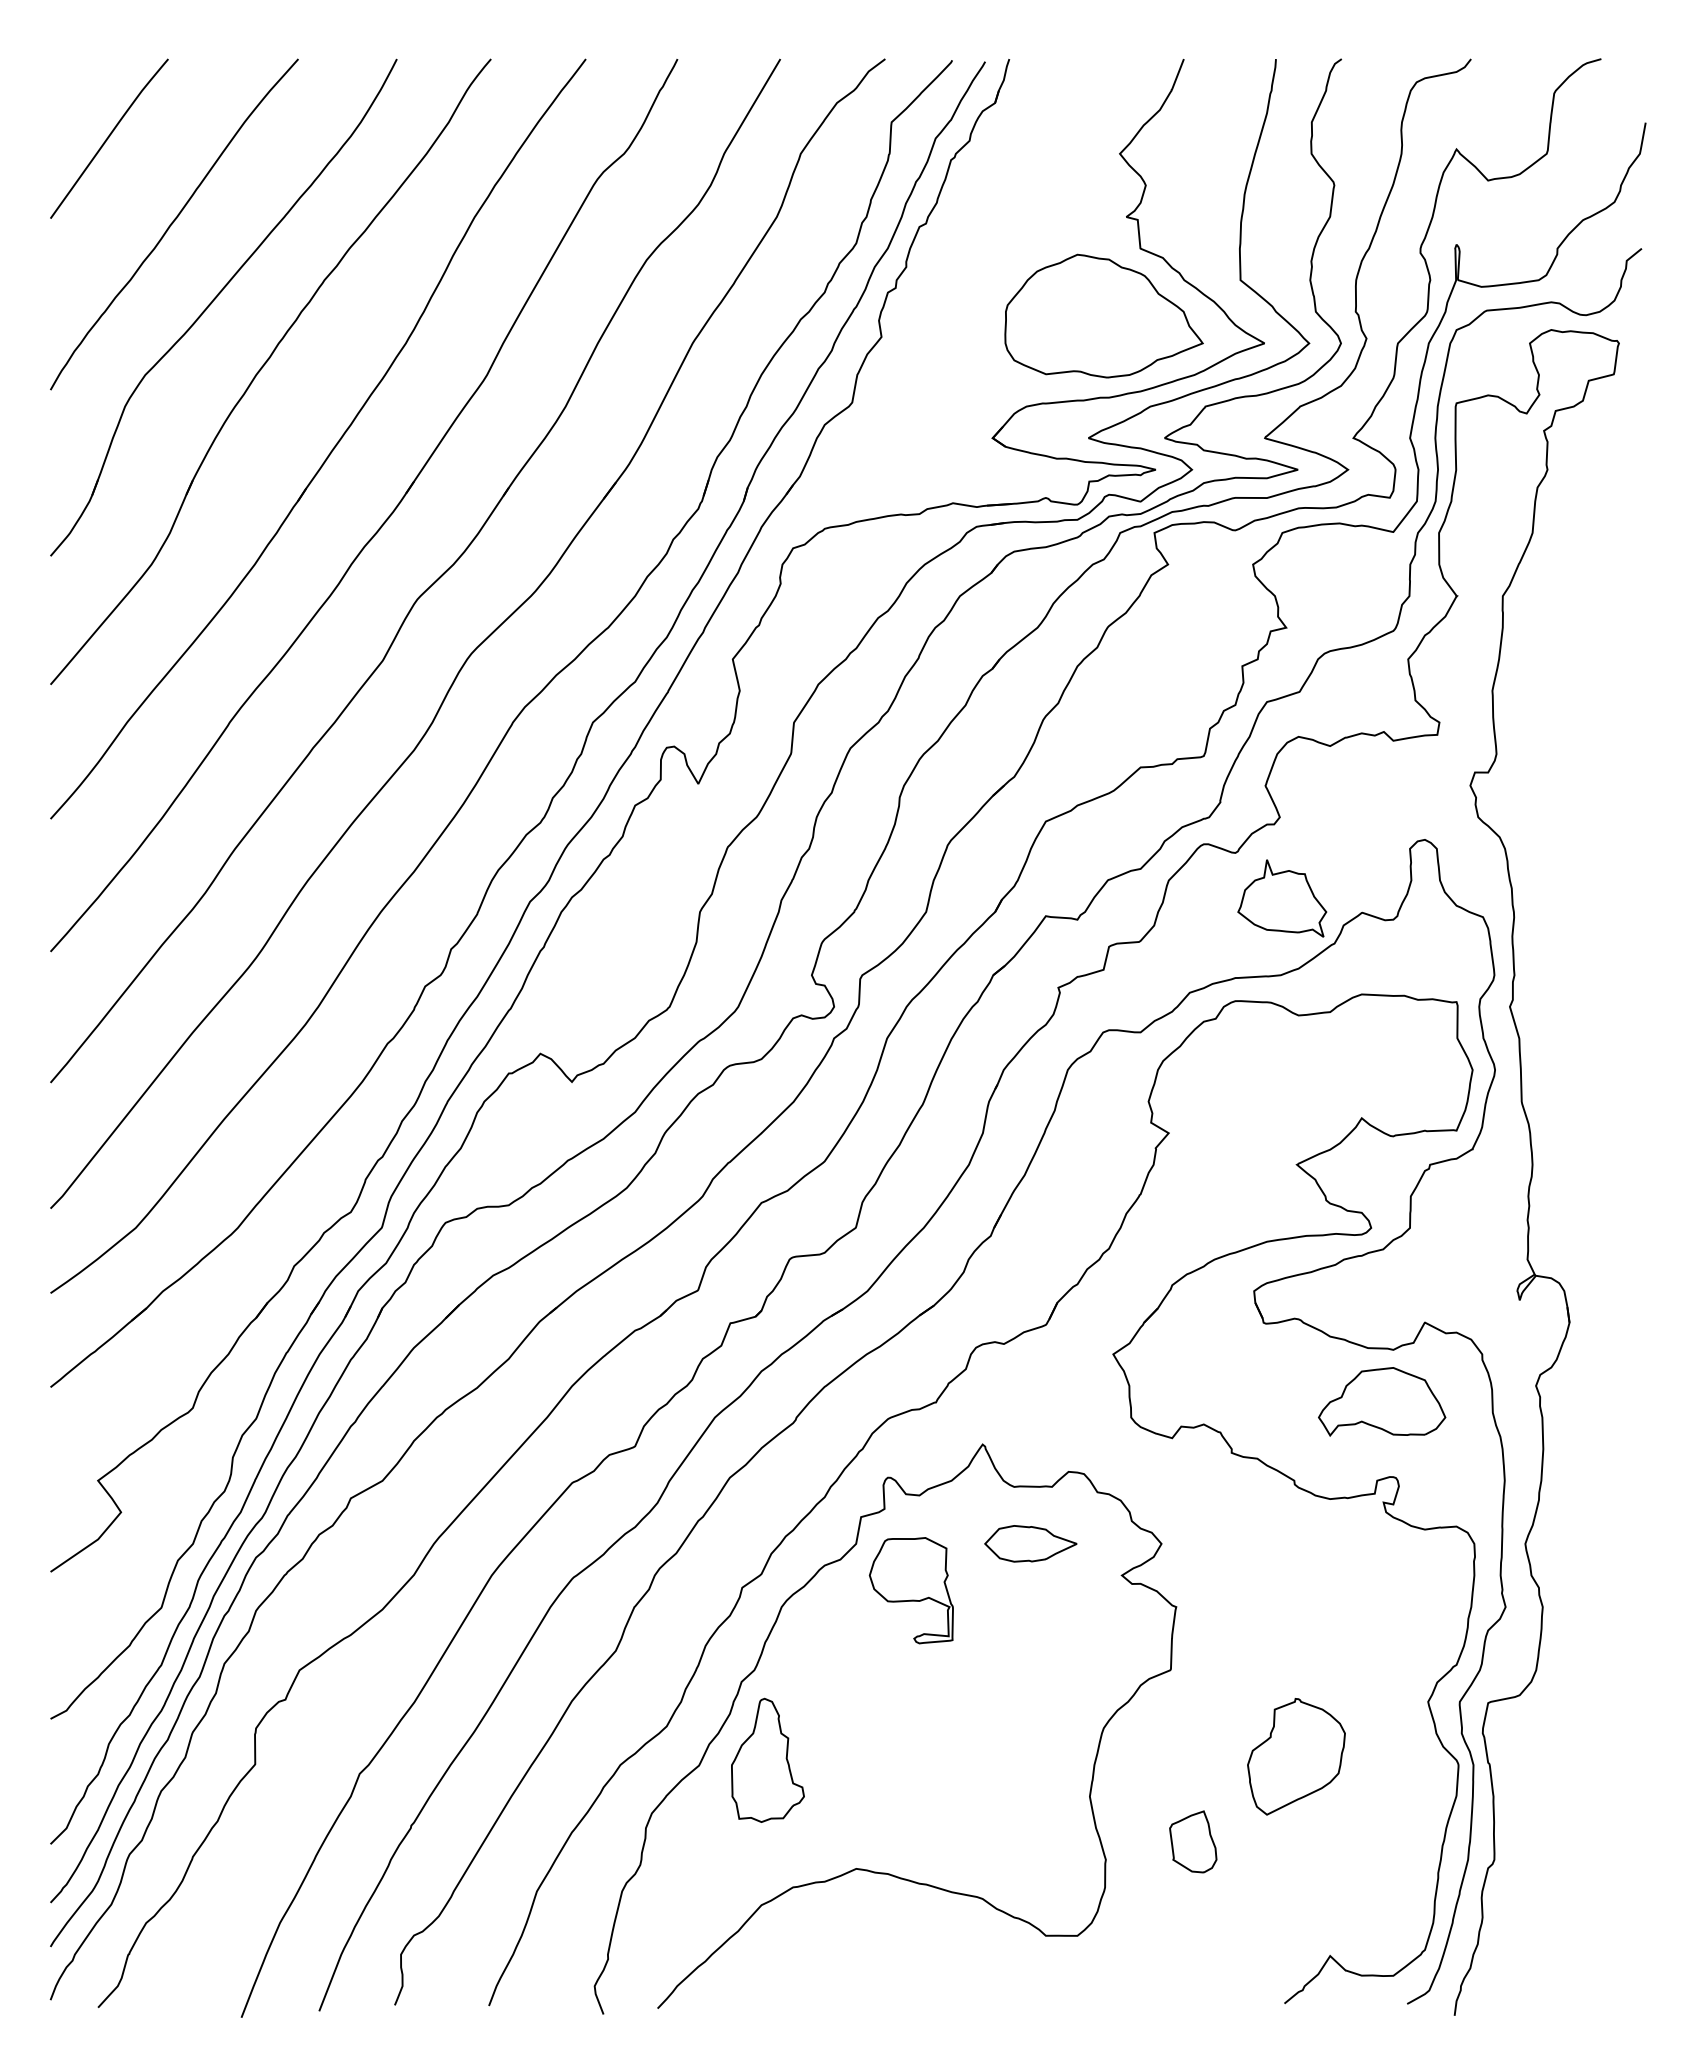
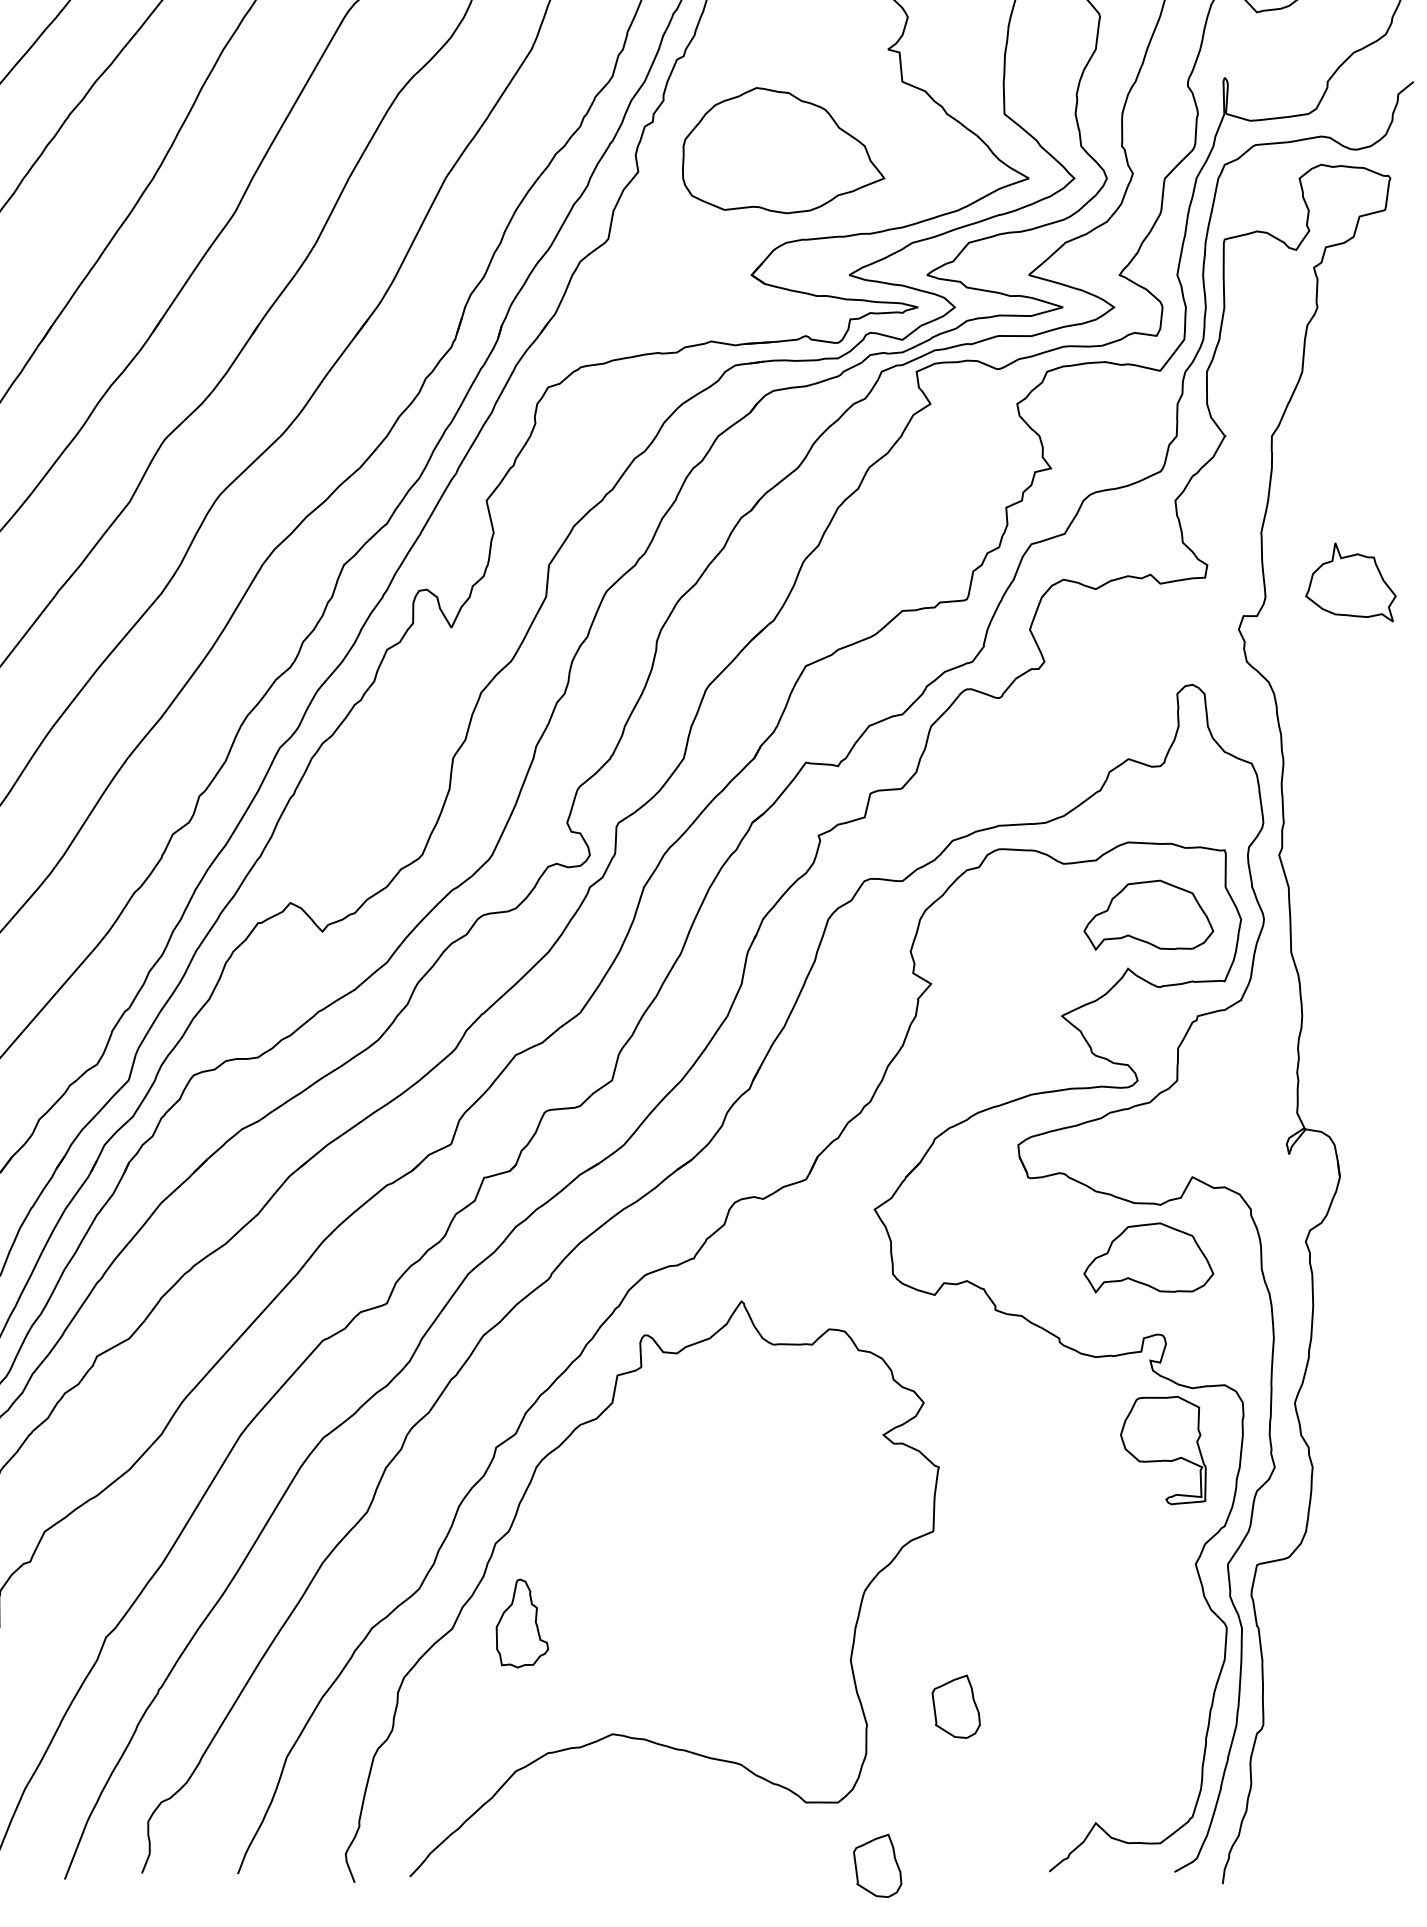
part: (1103, 315) -> (783, 149), moved
part: (1282, 898) -> (1351, 582), moved
part: (1382, 1065) -> (1149, 914), added
part: (1030, 1543) -> (790, 1402), removed
part: (910, 1590) -> (1162, 1450), moved
part: (1296, 1756) -> (1061, 1619), removed
part: (767, 1759) -> (521, 1622), size x0.7
part: (1116, 1997) -> (877, 1865), added

